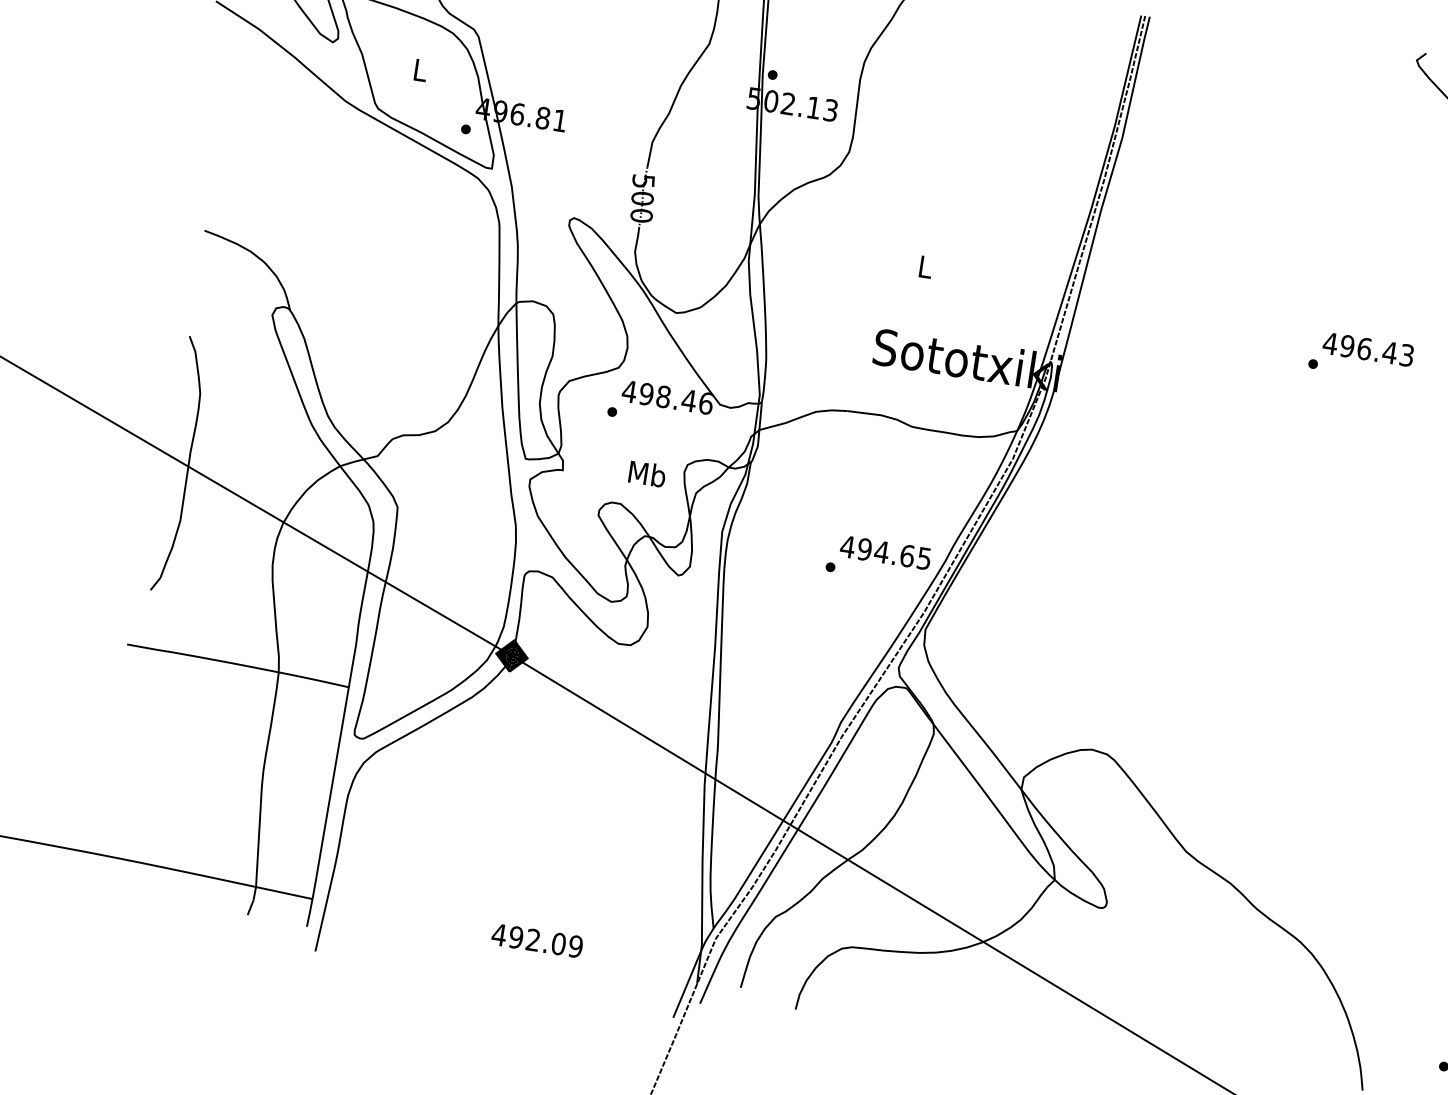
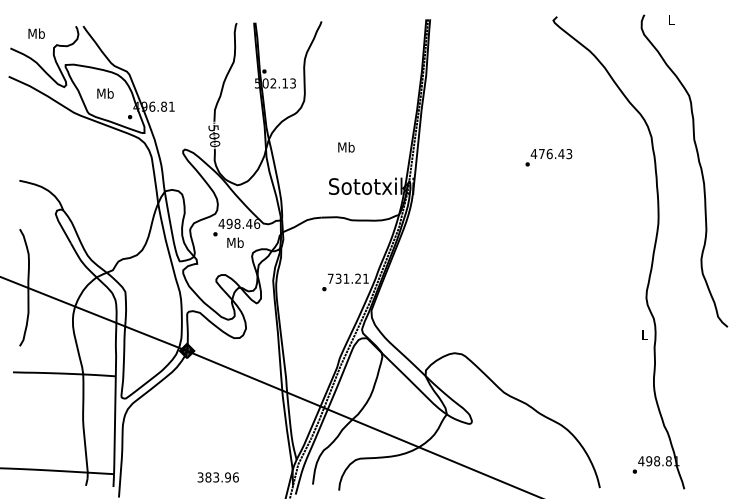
text: (420, 69) -> (105, 93), L -> Mb
text: (925, 267) -> (346, 147), L -> Mb
text: (1346, 347) -> (541, 154), 496.43 -> 476.43
text: (647, 473) -> (235, 242), moved
text: (884, 551) -> (347, 278), 494.65 -> 731.21
text: (535, 940) -> (217, 477), 492.09 -> 383.96

